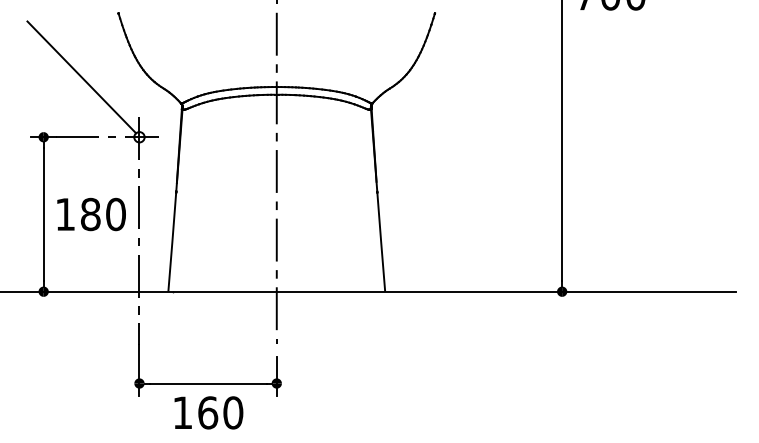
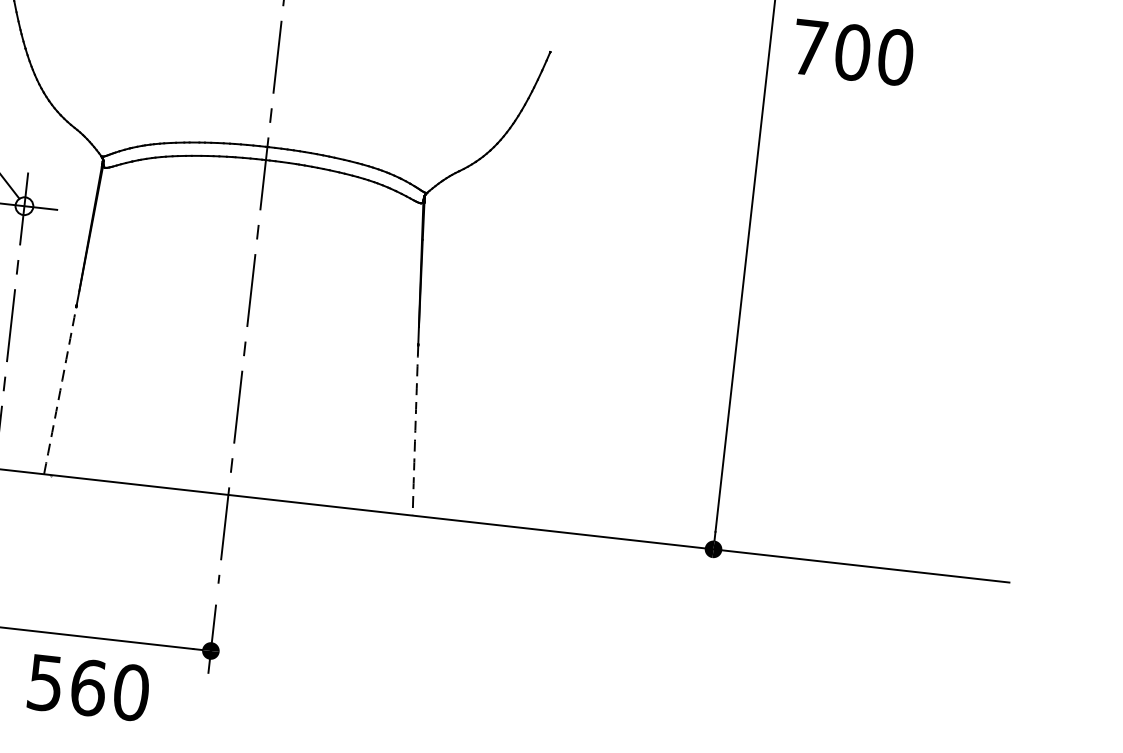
arc: (172, 242) -> (60, 391), solid -> dashed
arc: (381, 242) -> (415, 431), solid -> dashed
text: (182, 412) -> (45, 682), 160 -> 560

